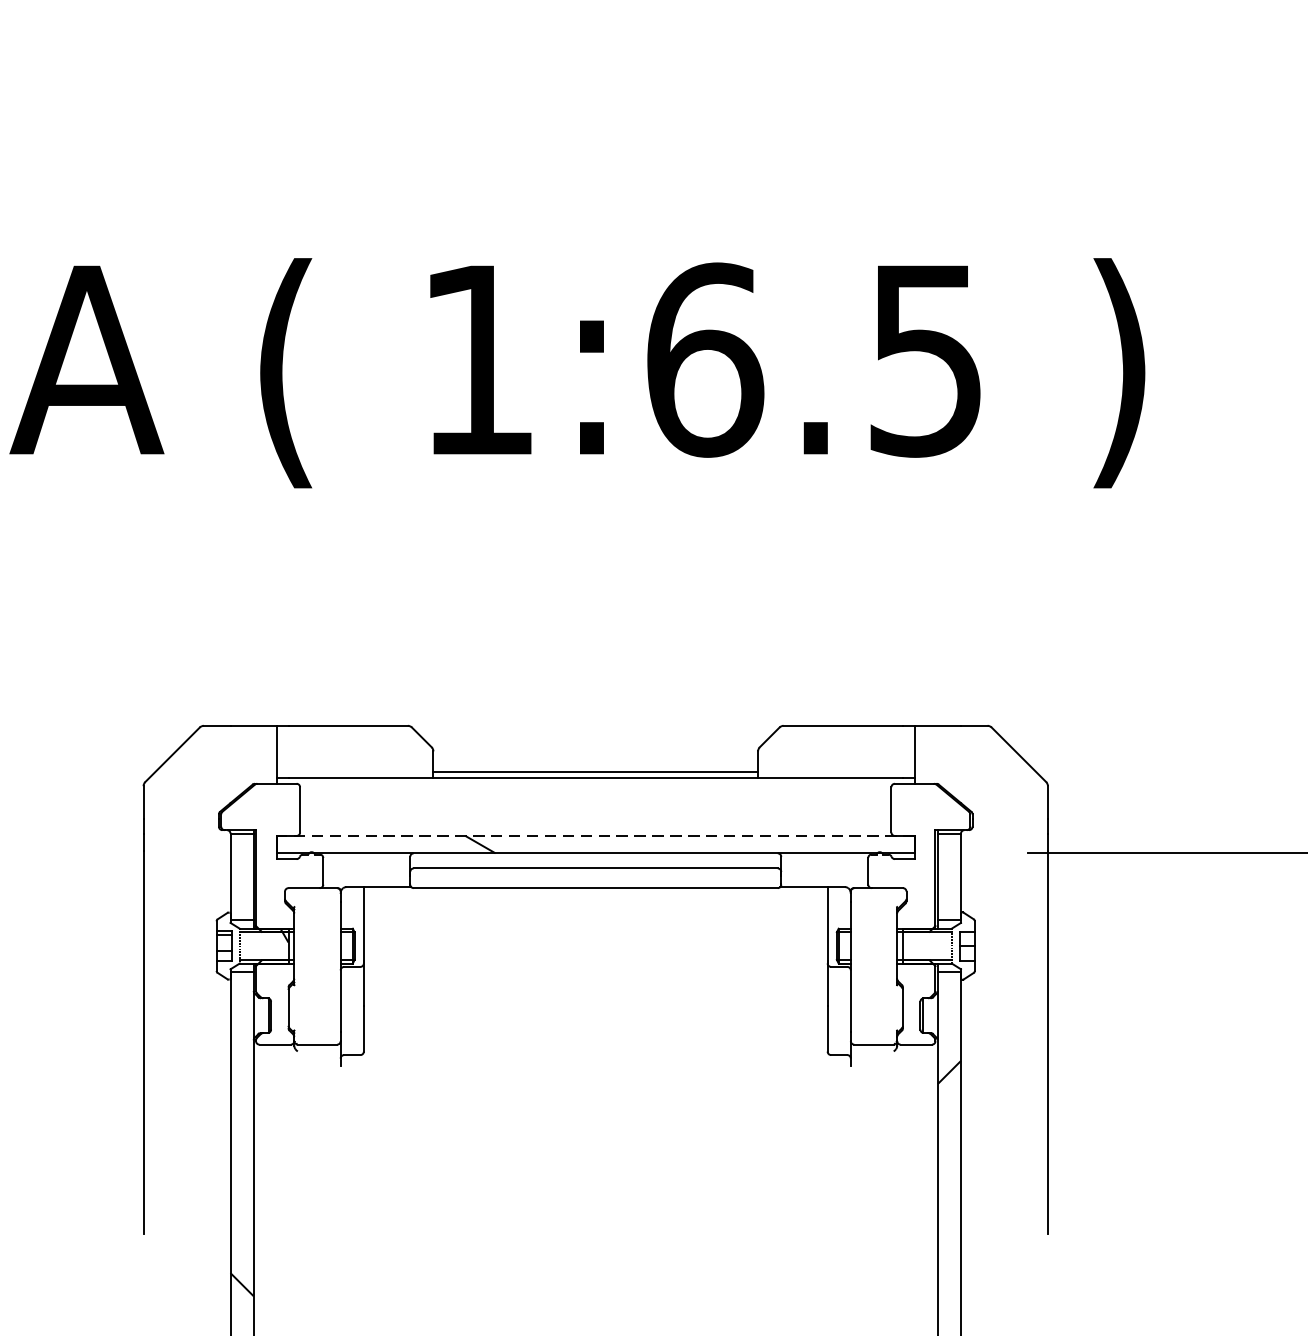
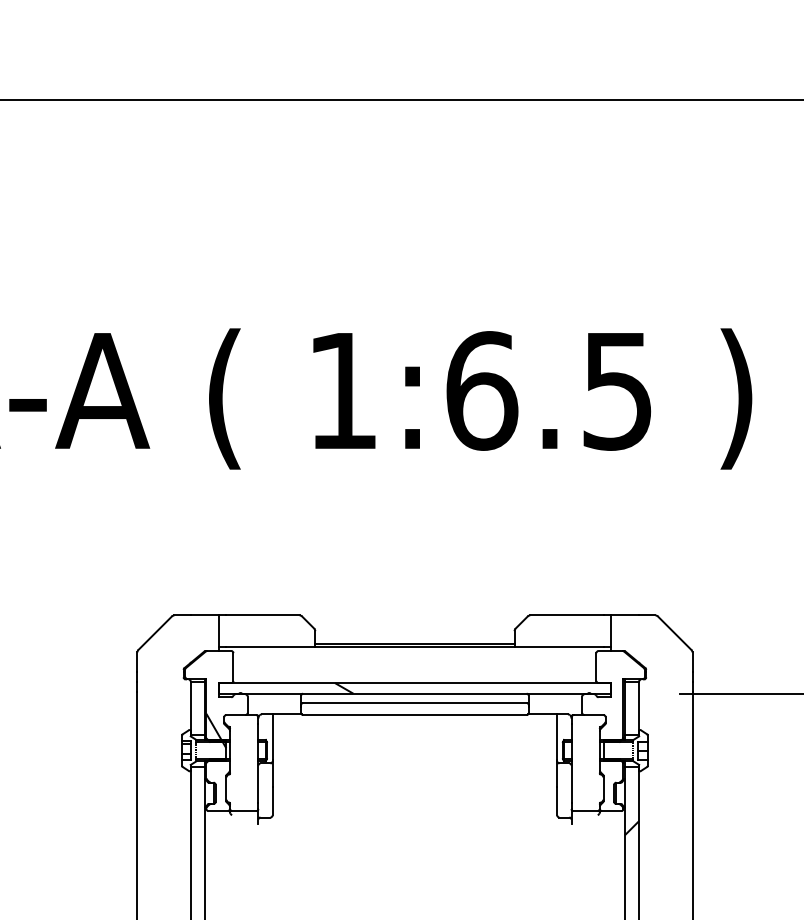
line: (595, 836) -> (414, 683), dashed -> solid
hatch: (251, 877) -> (203, 708), added

